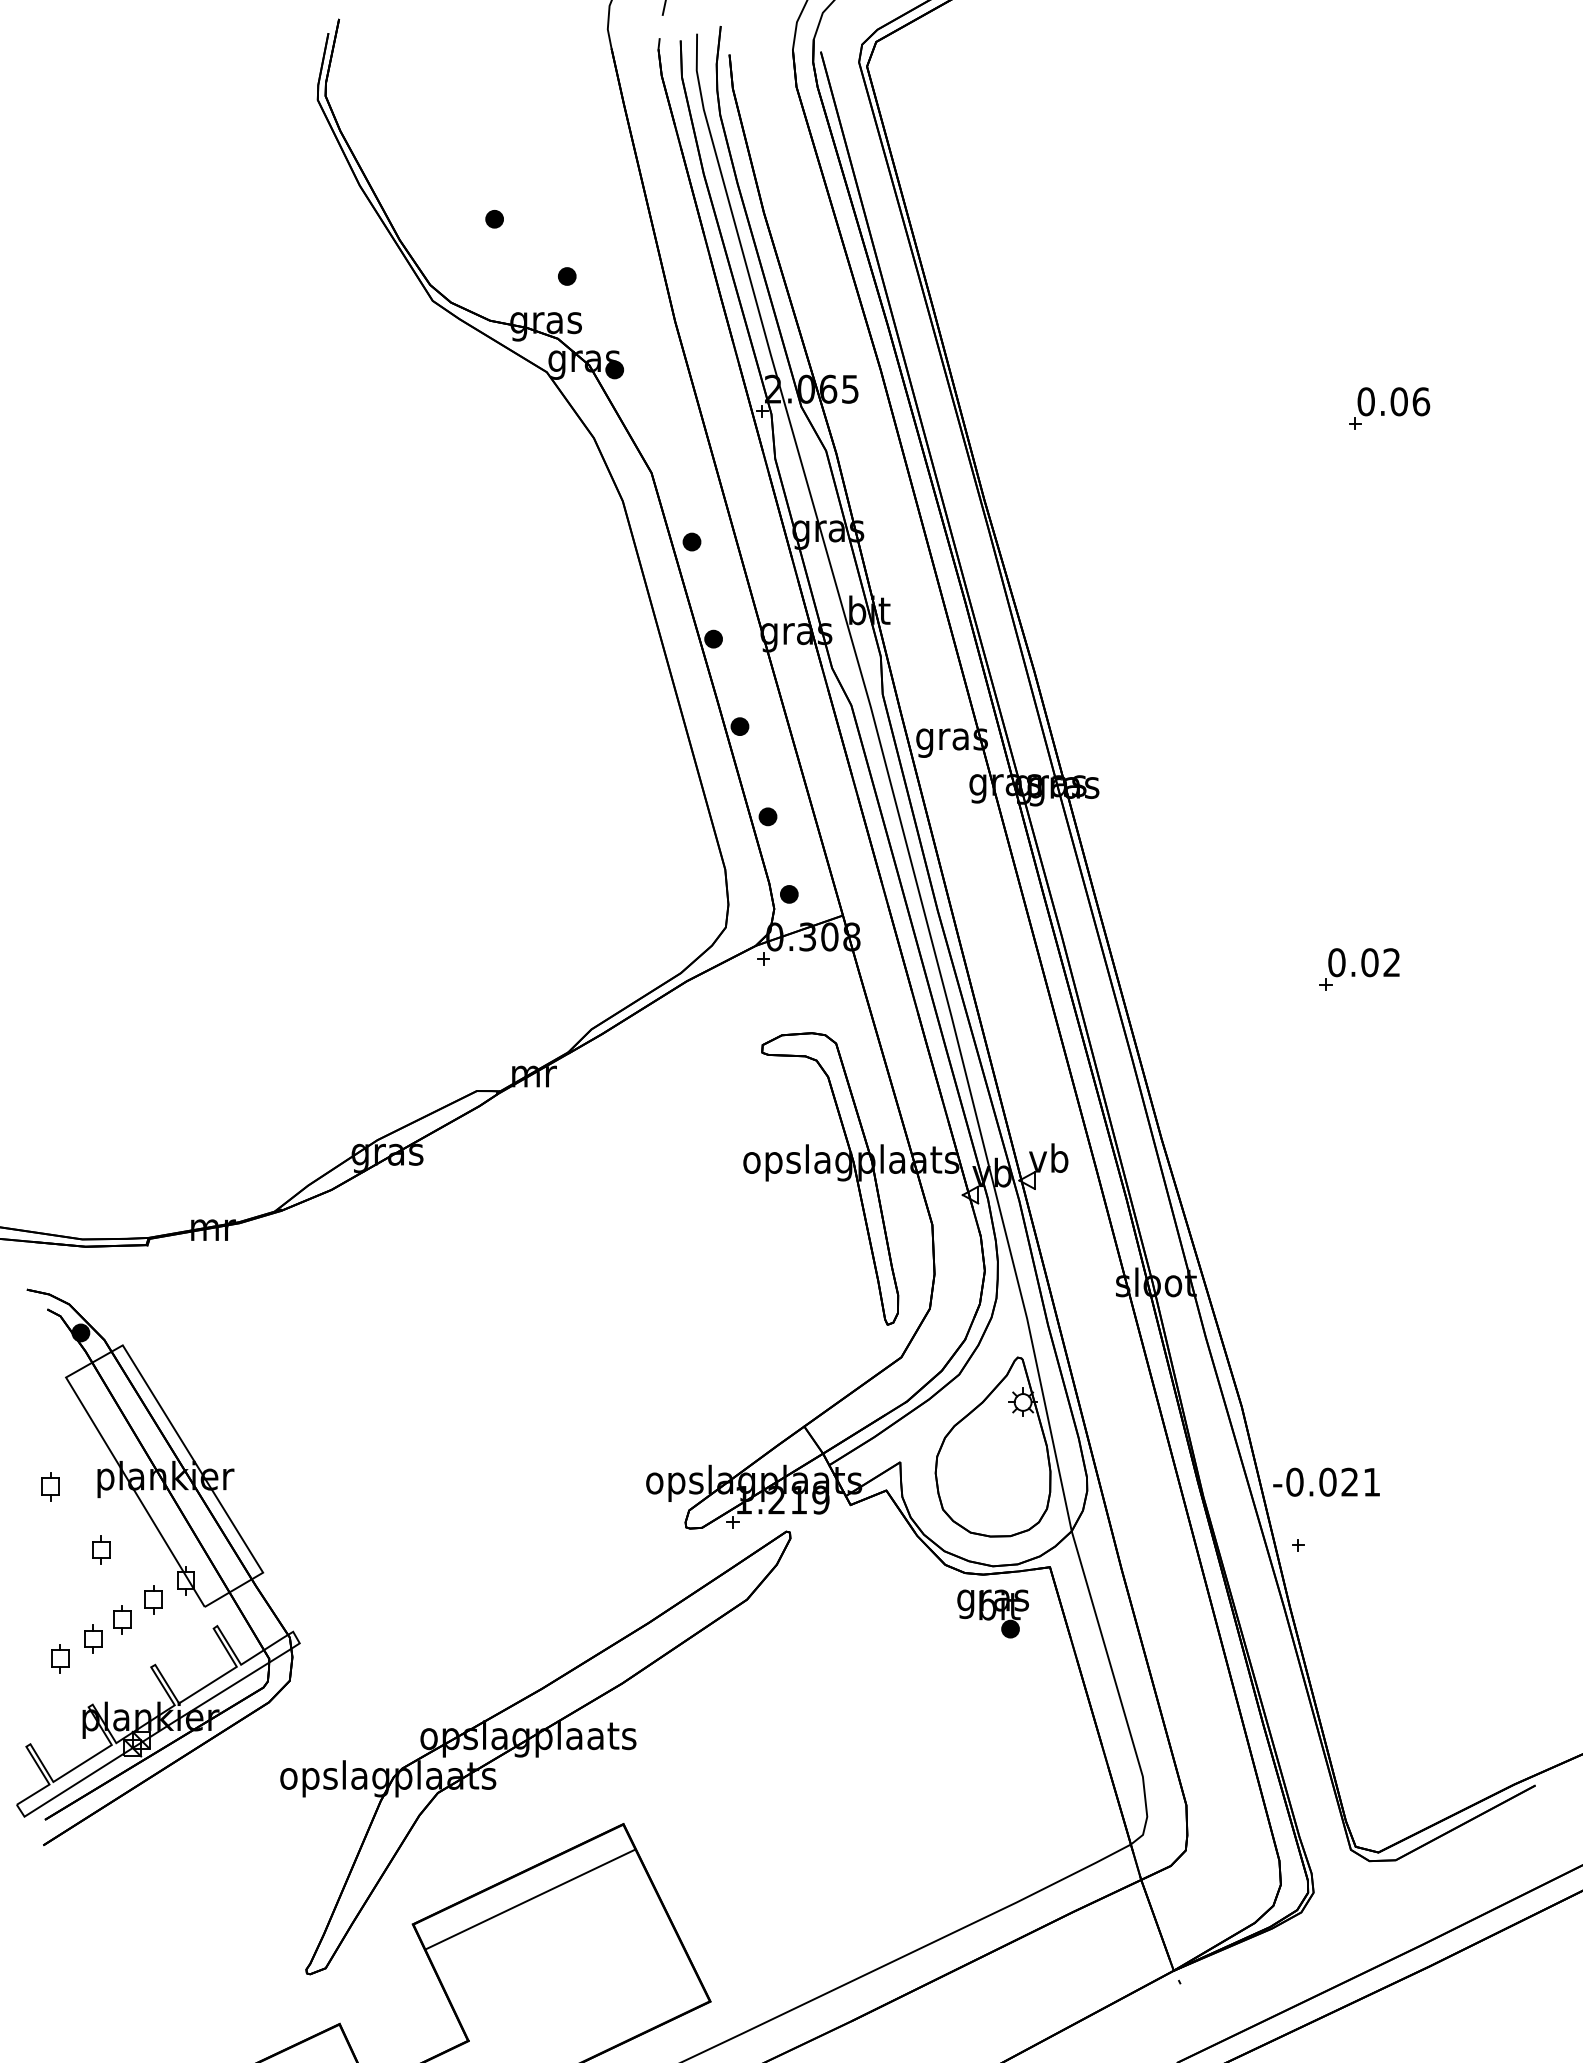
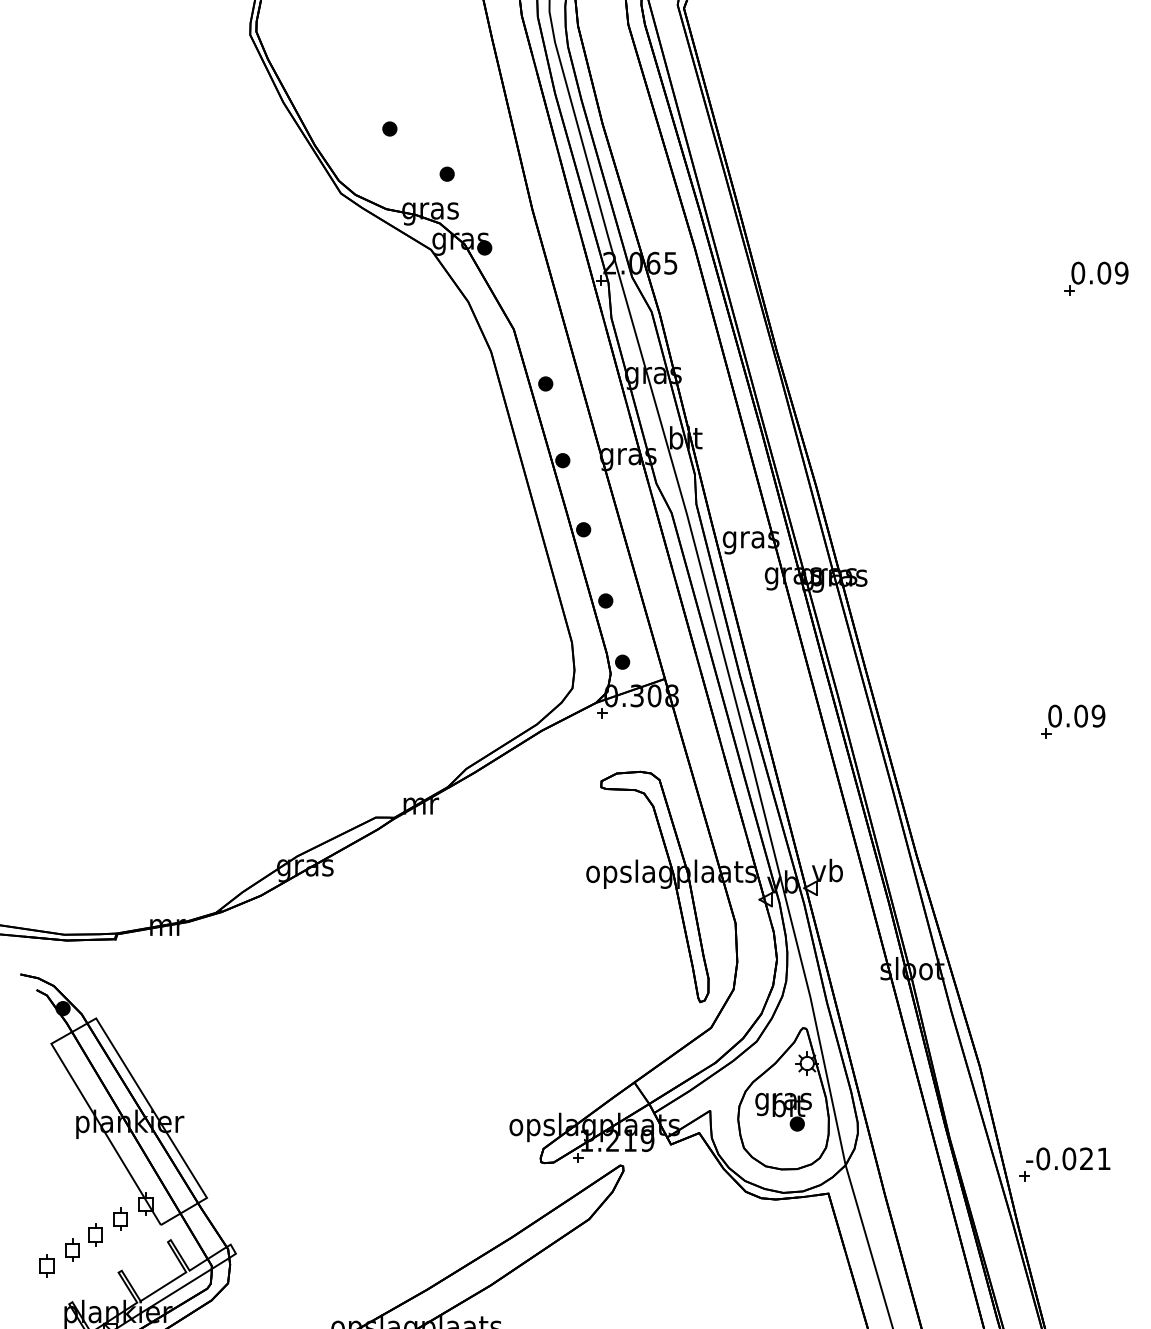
text: (1421, 401) -> (1121, 272), 0.06 -> 0.09
text: (1391, 962) -> (1098, 716), 0.02 -> 0.09
text: (1326, 1481) -> (1068, 1158), moved
part: (50, 1486) -> (39, 1129), removed
part: (101, 1549) -> (79, 1179), removed
part: (992, 1613) -> (783, 1111), moved

